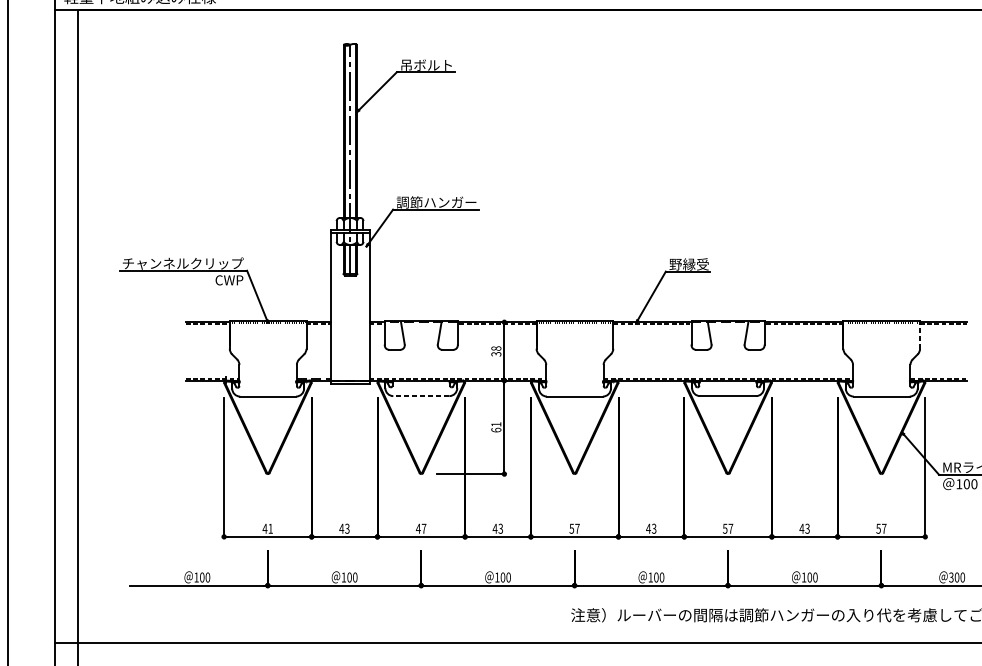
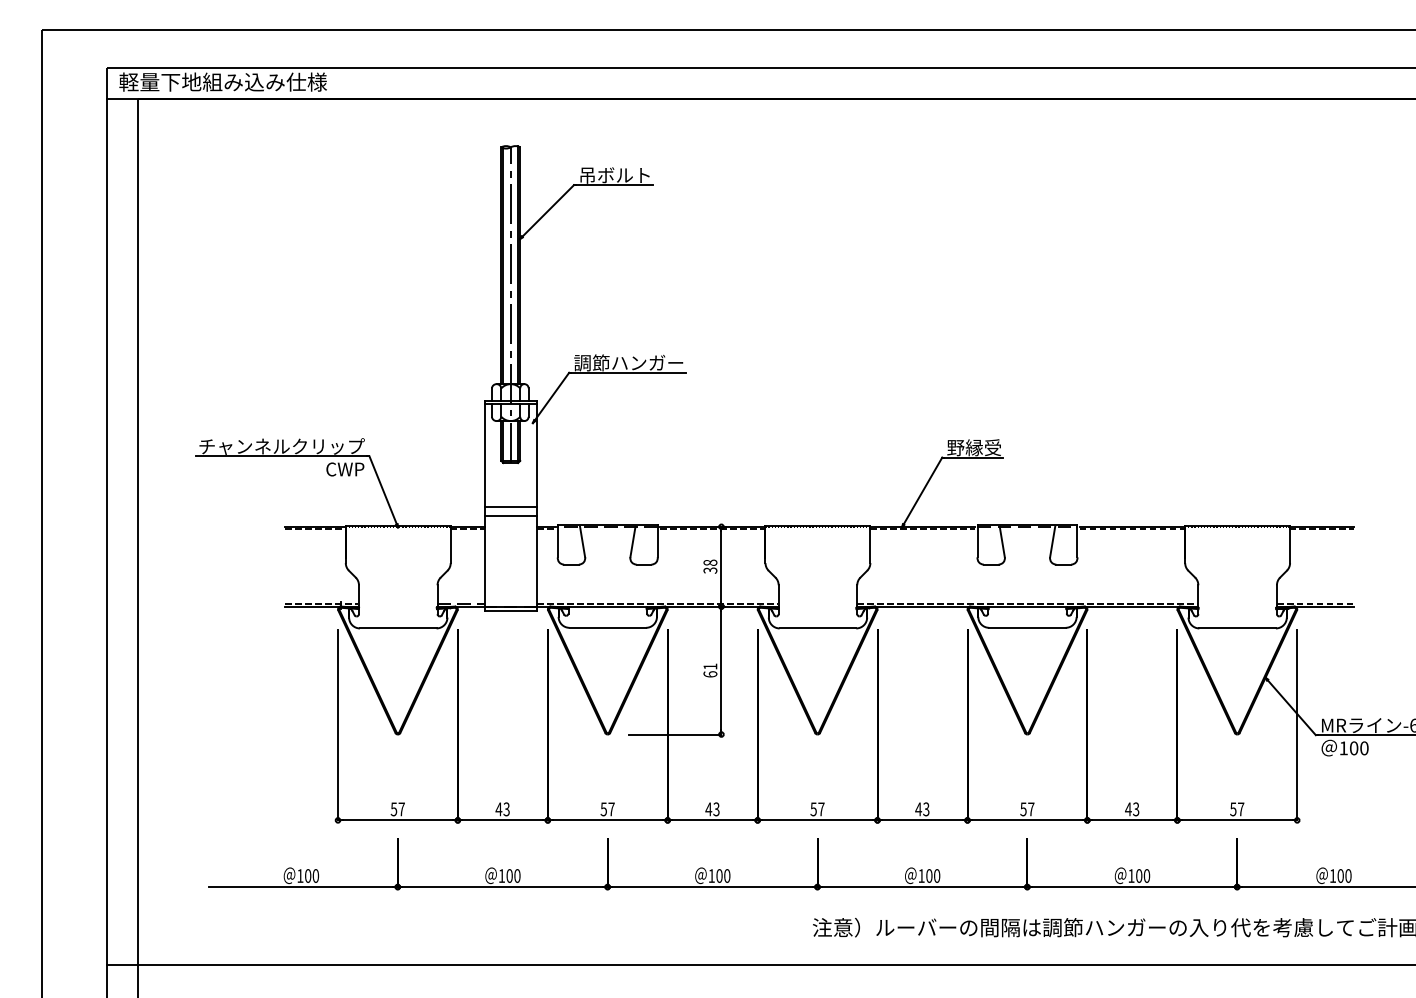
line: (350, 308) -> (510, 507), added
line: (350, 314) -> (510, 516), added
line: (920, 335) -> (1290, 545), dashed -> solid
line: (421, 395) -> (607, 627), dashed -> solid
text: (267, 528) -> (397, 809), 41 -> 57
text: (418, 528) -> (603, 809), 47 -> 57
text: (951, 577) -> (1332, 875), 300 -> 100

